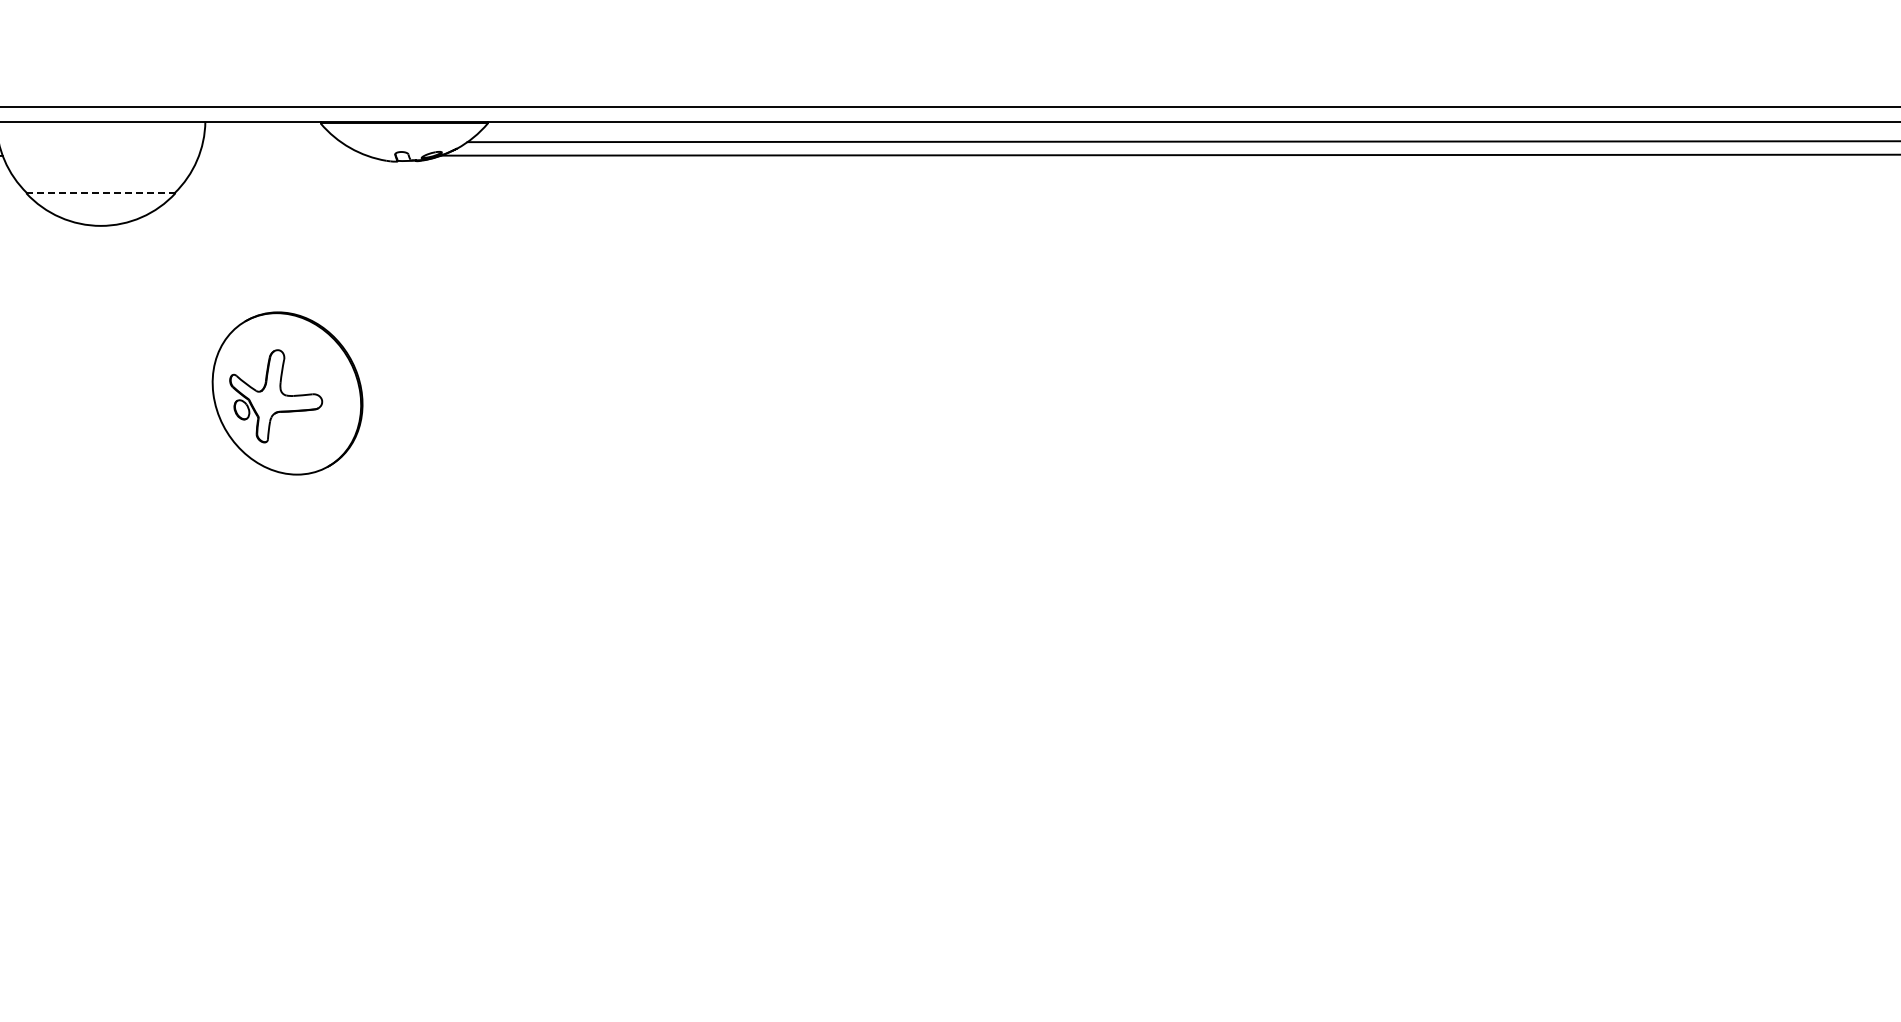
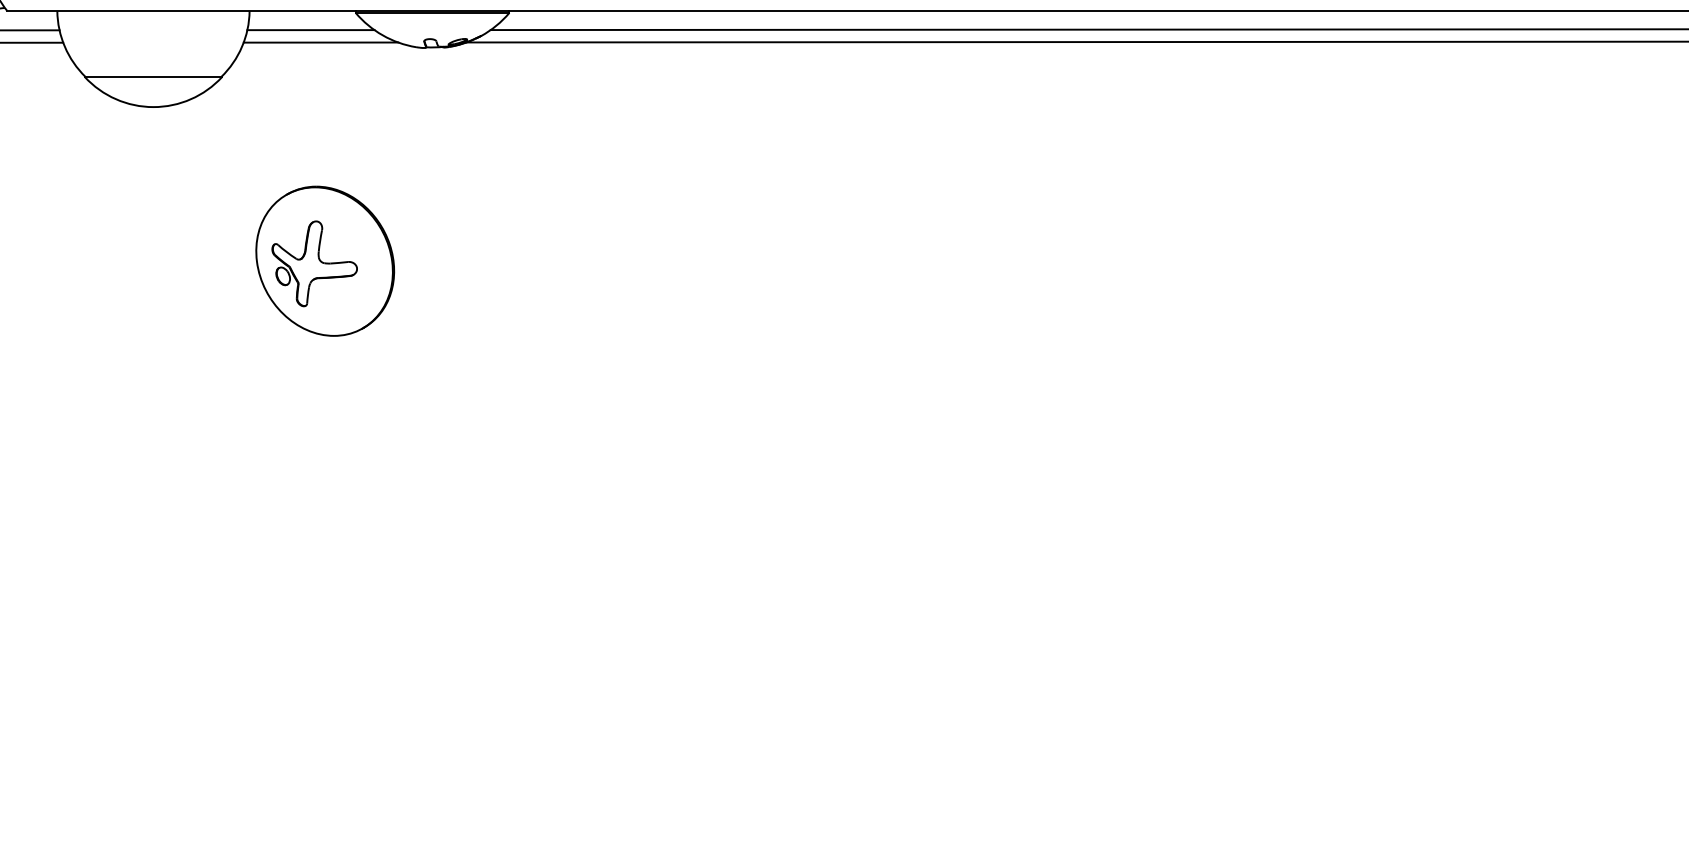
line: (271, 142) -> (310, 30), added
line: (282, 155) -> (320, 42), added
line: (100, 193) -> (153, 77), dashed -> solid

